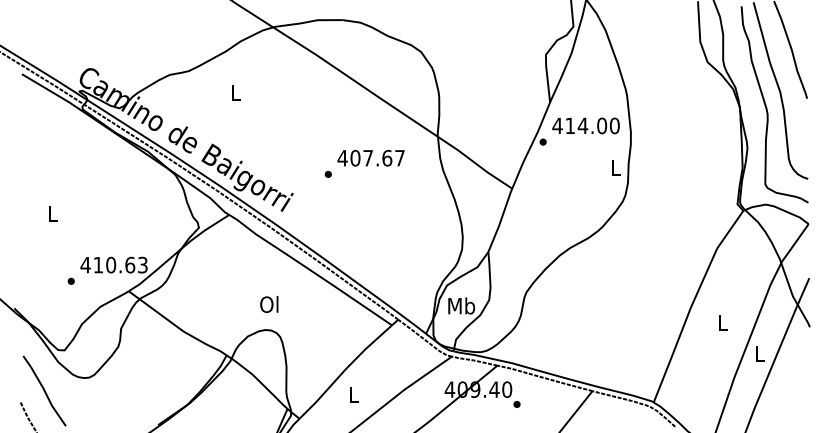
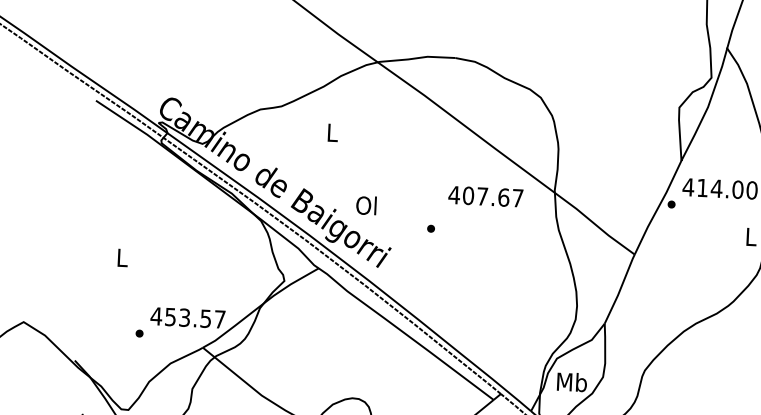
text: (370, 158) -> (485, 196), moved
text: (120, 264) -> (195, 317), 410.63 -> 453.57
text: (269, 304) -> (366, 205), moved

